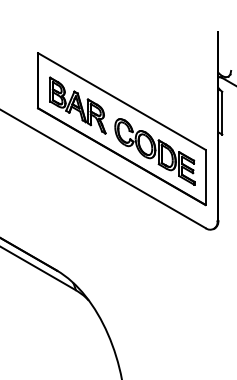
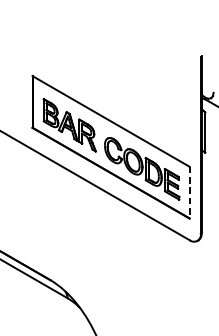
line: (205, 177) -> (189, 192), solid -> dashed

